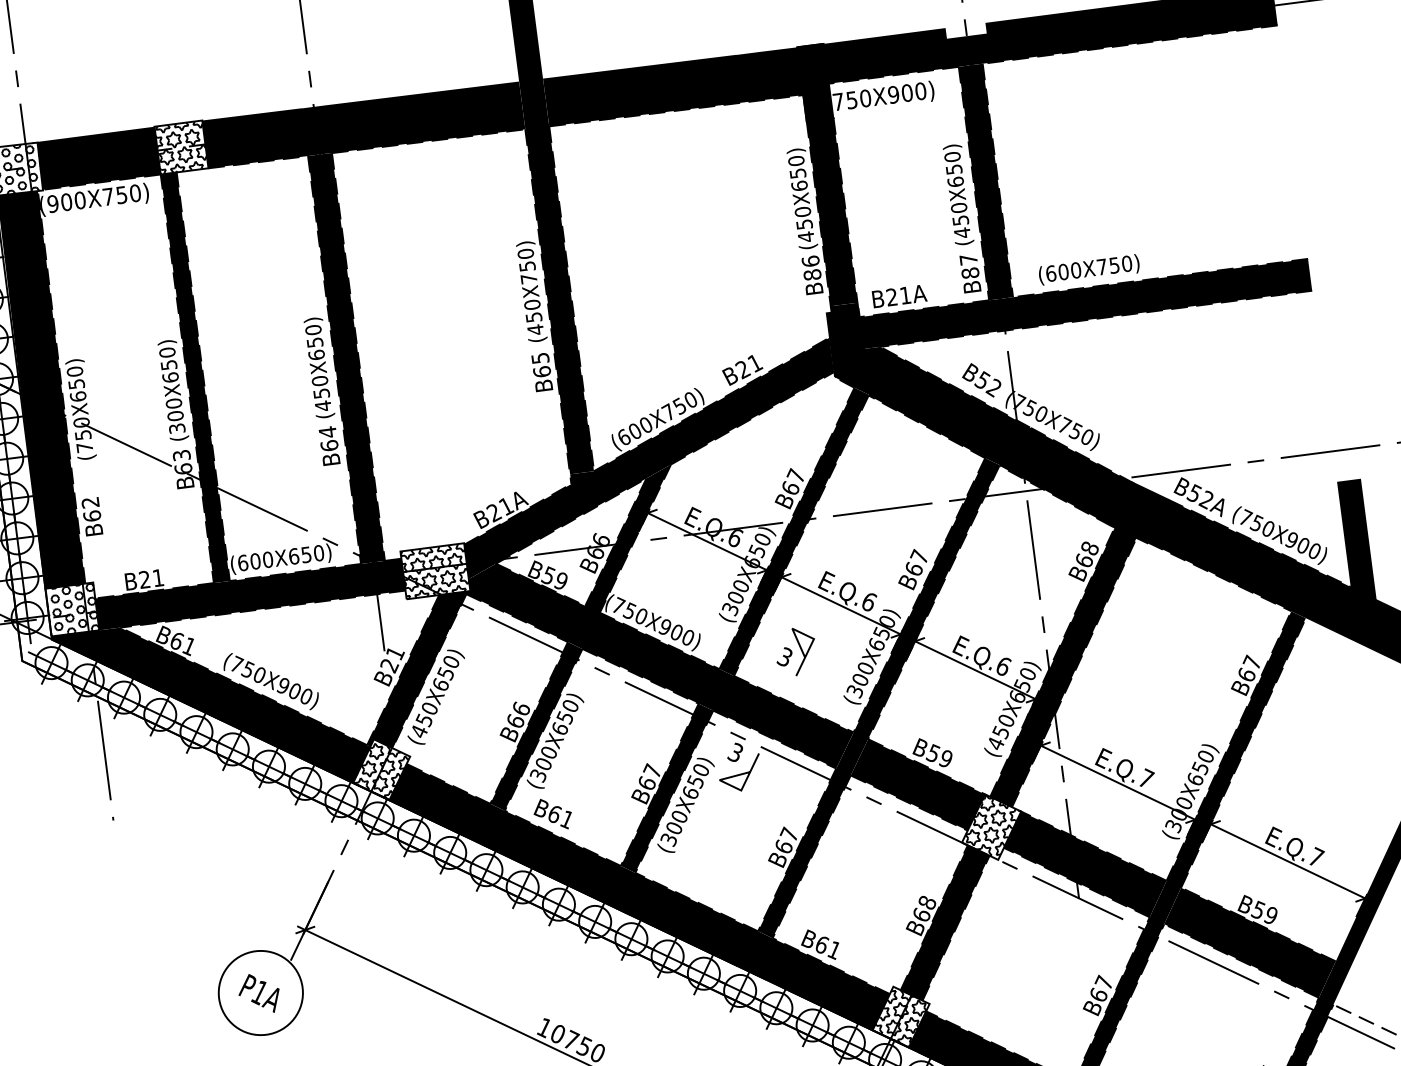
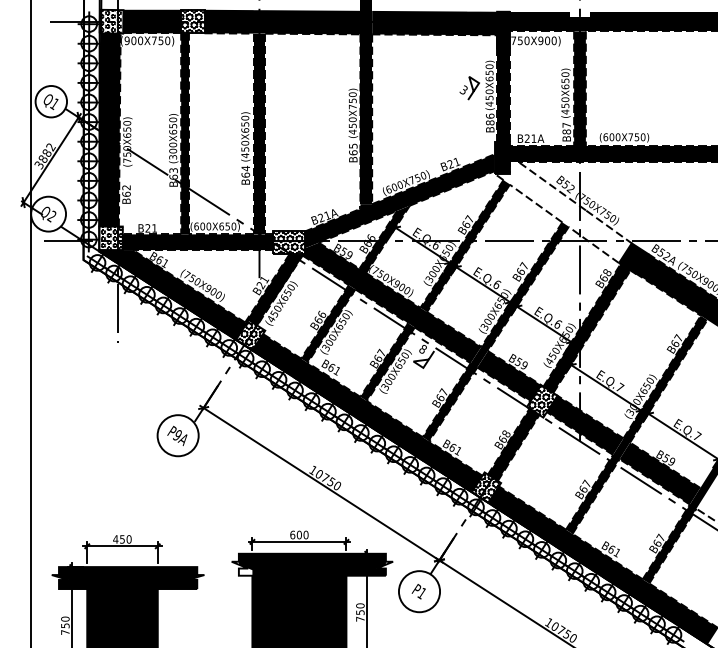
fill: (982, 437) -> (562, 212), removed
part: (795, 652) -> (469, 88), moved
text: (734, 751) -> (422, 348), 3 -> 8
text: (259, 992) -> (177, 435), P1A -> P9A

